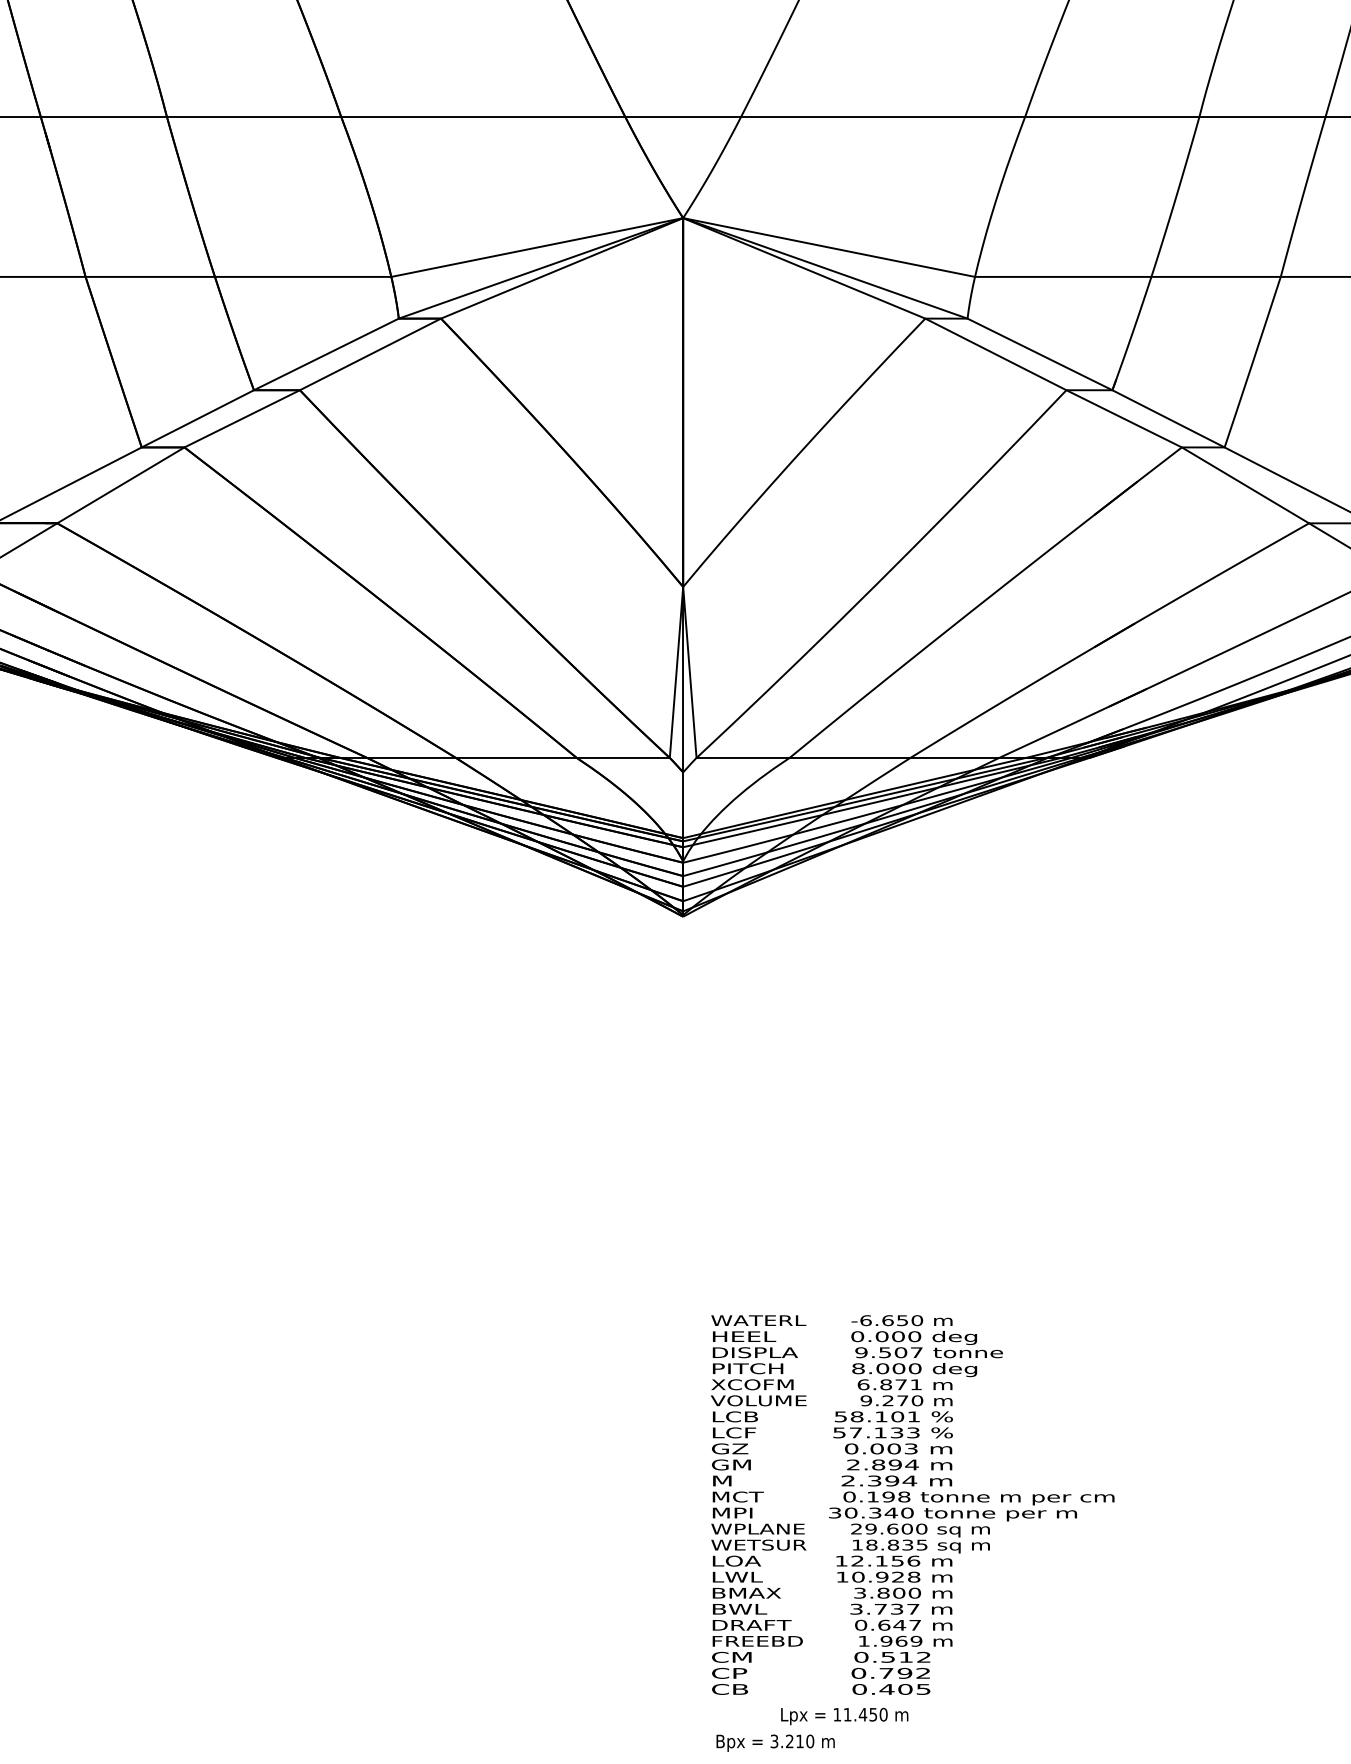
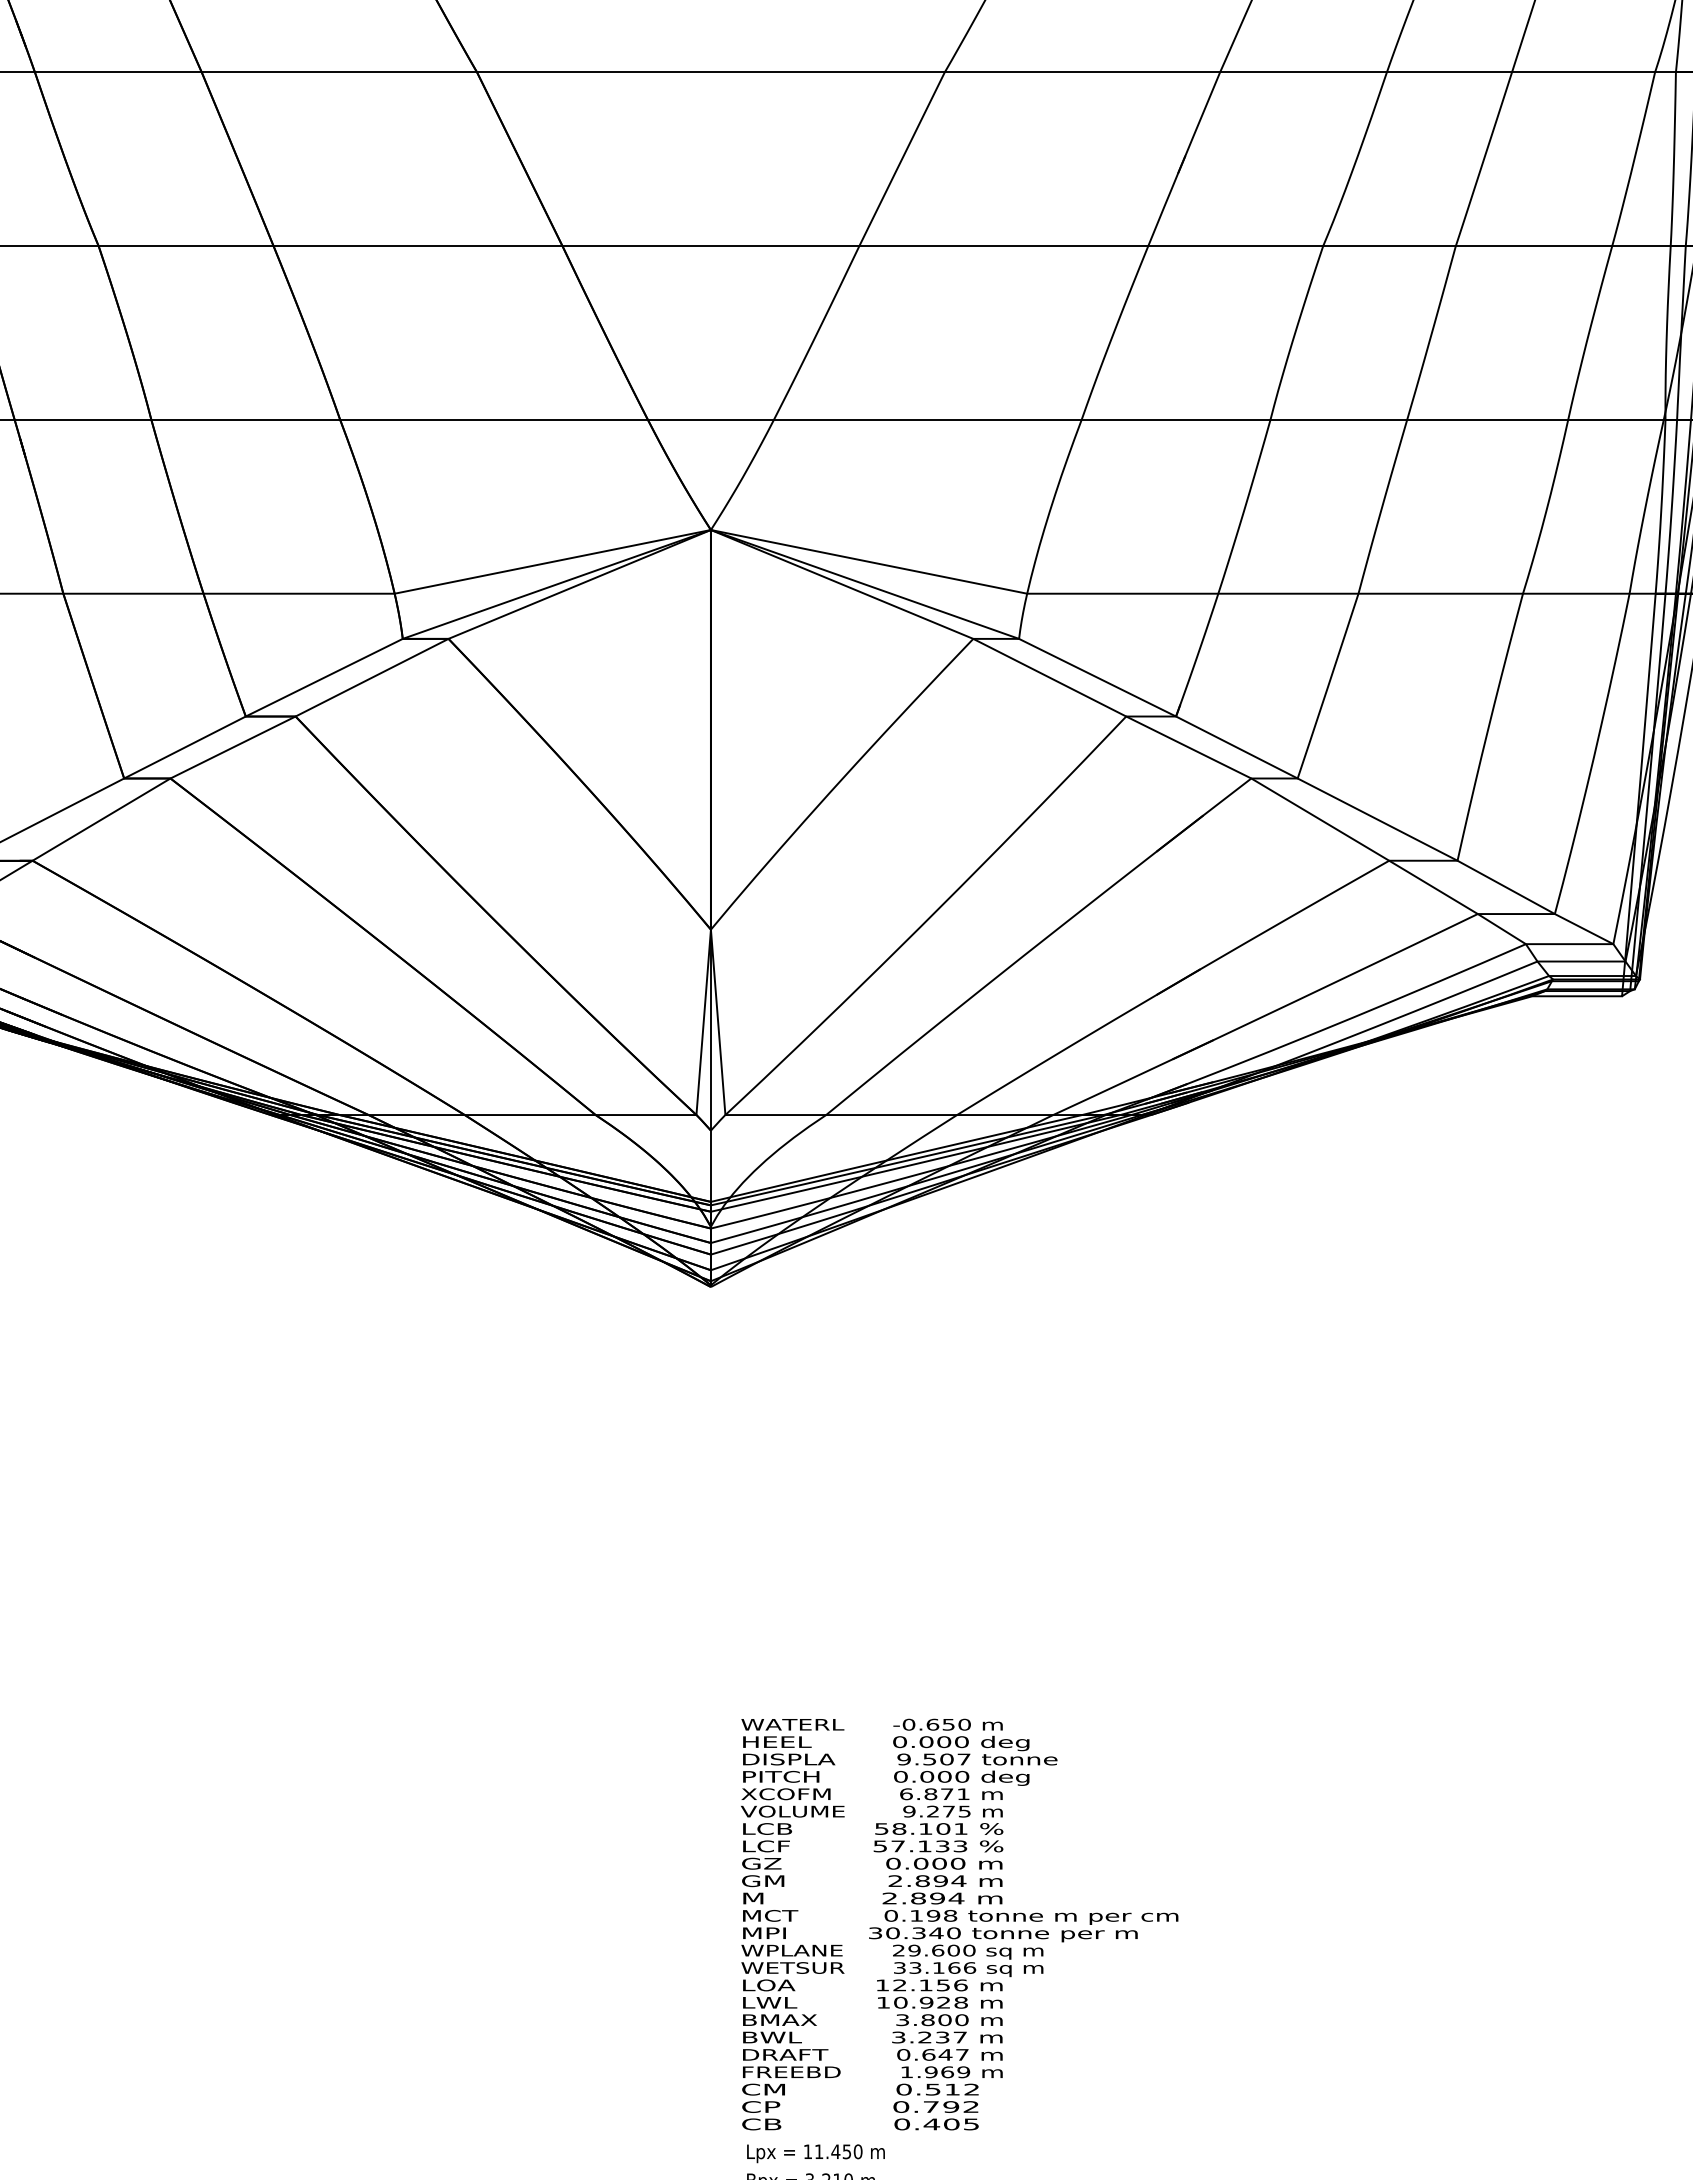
text: (865, 1320) -> (908, 1724), -6.650 -> -0.650
text: (858, 1368) -> (900, 1776), 8.000 -> 0.000
text: (917, 1400) -> (964, 1811), 9.270 -> 9.275
text: (910, 1448) -> (957, 1863), 0.003 -> 0.000
text: (874, 1480) -> (918, 1898), 2.394 -> 2.894
text: (890, 1544) -> (935, 1967), 18.835 -> 33.166
text: (880, 1609) -> (924, 2037), 3.737 -> 3.237
text: (844, 1716) -> (815, 2153), moved

